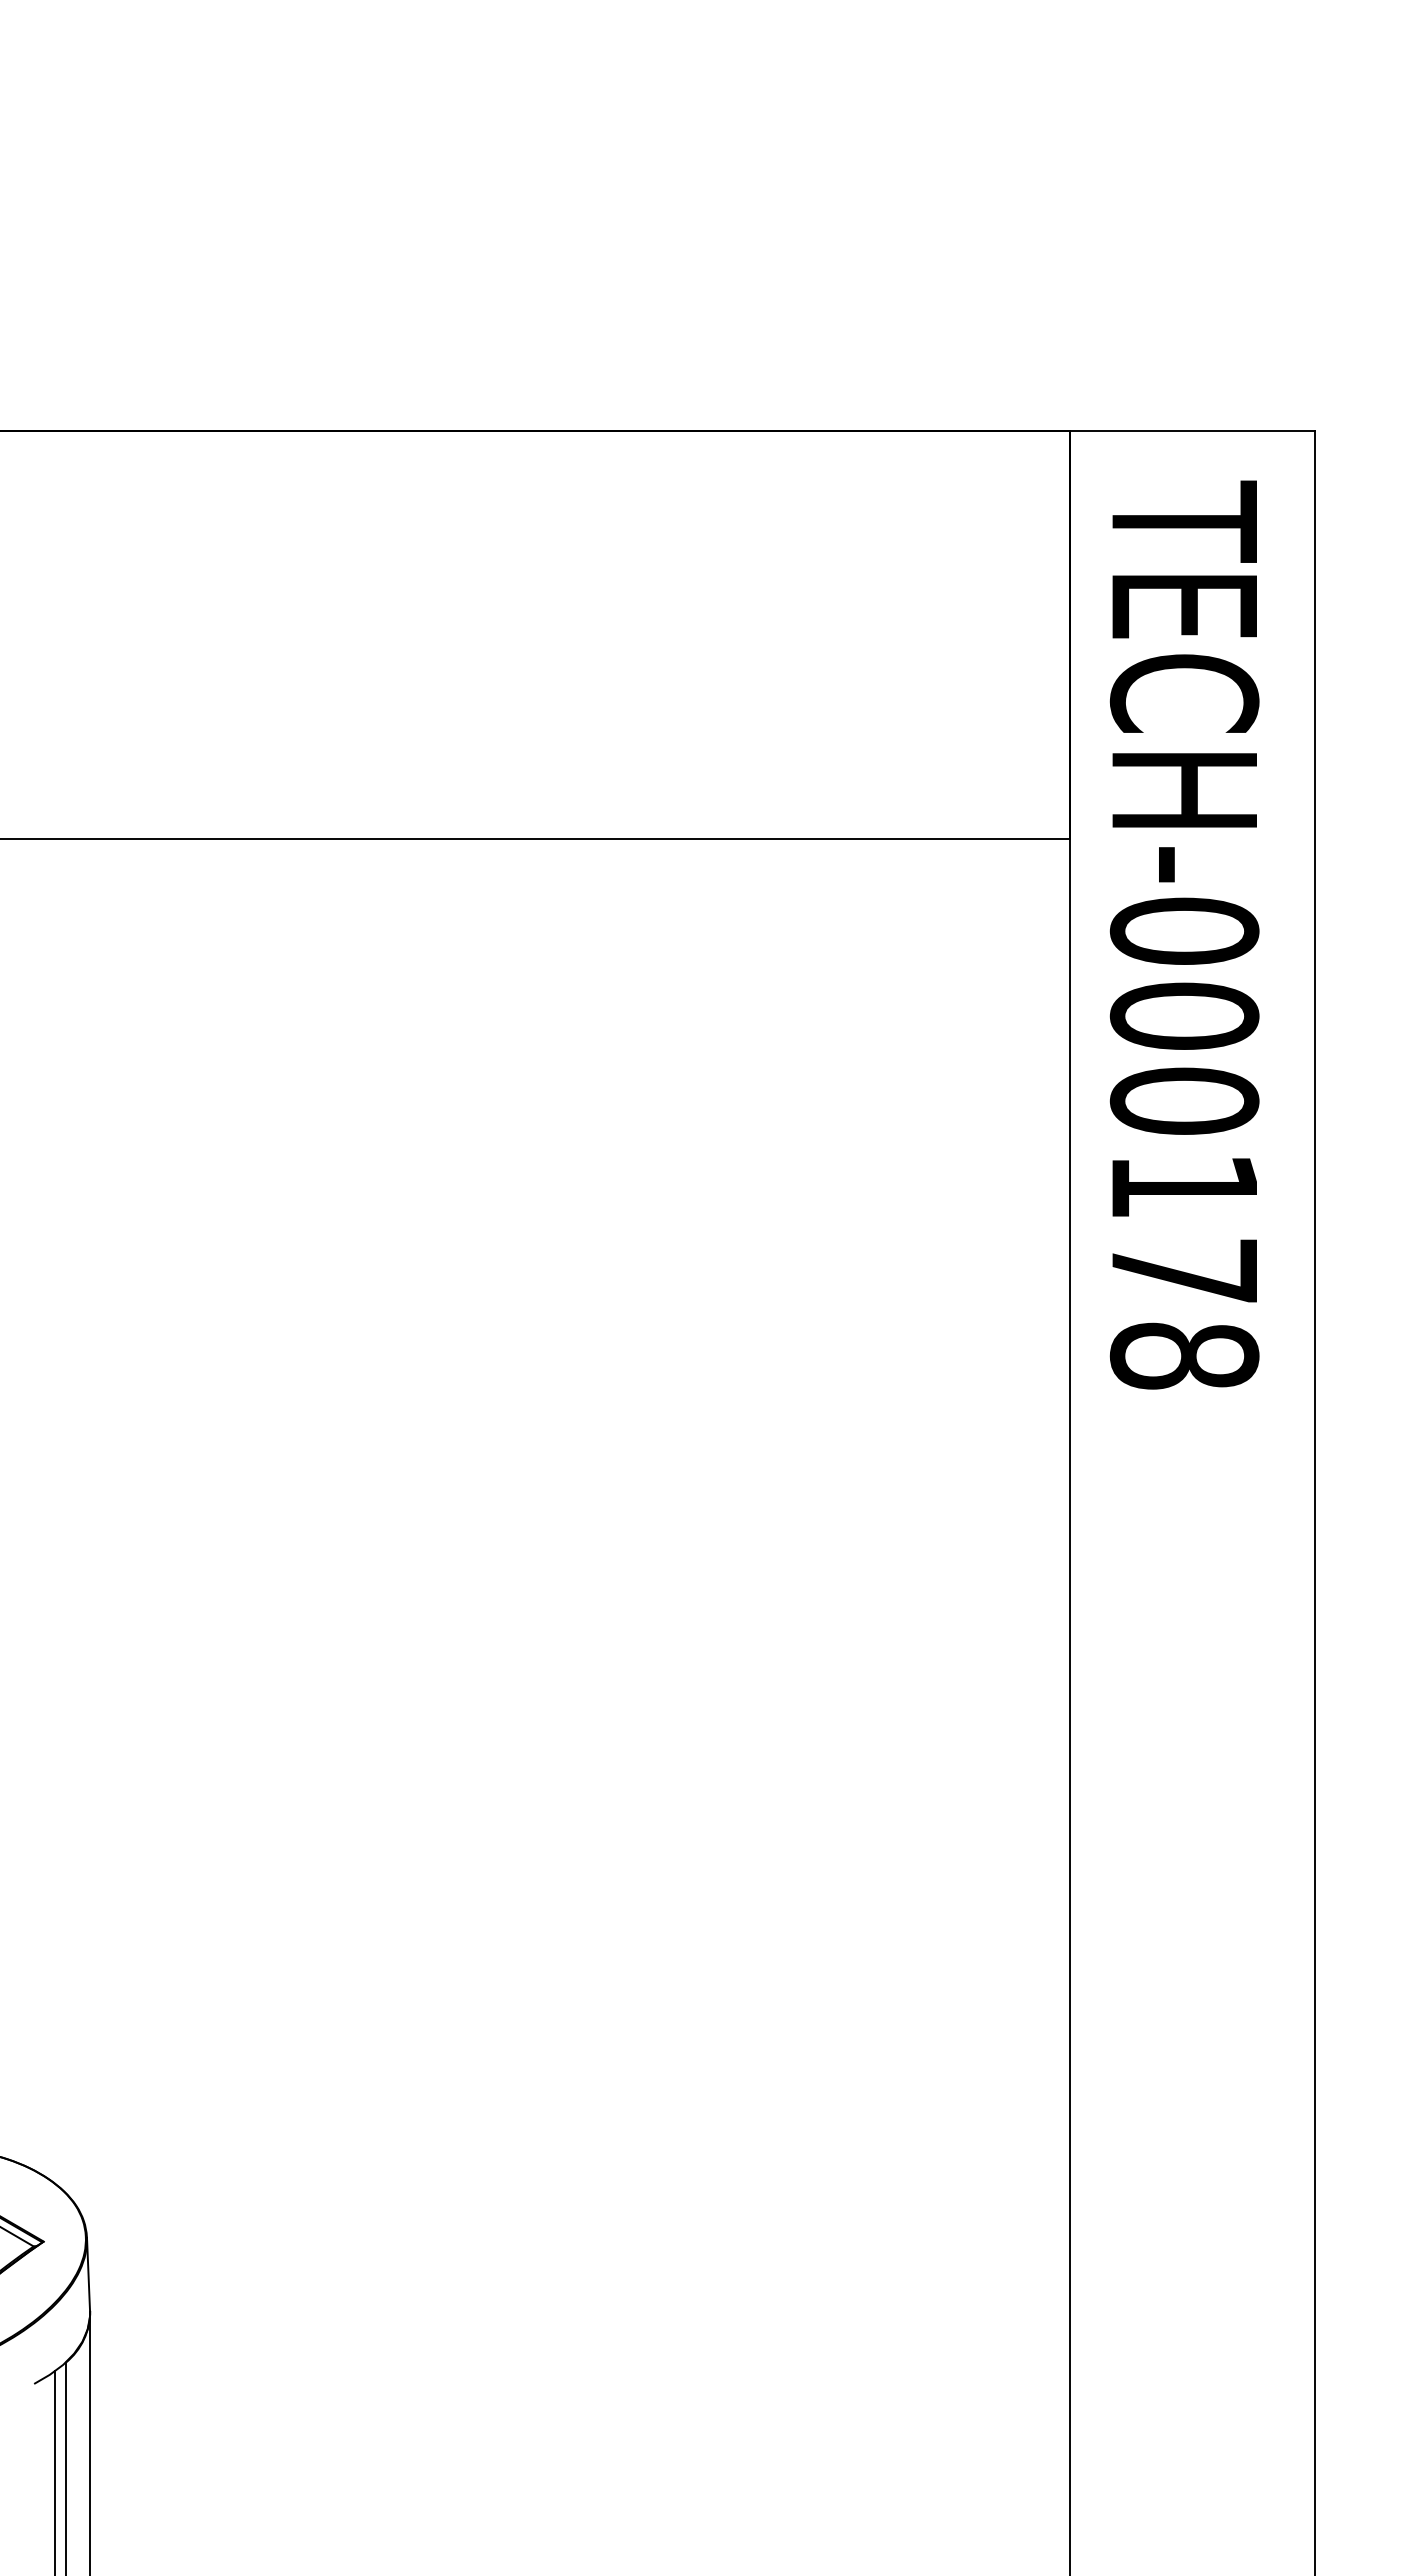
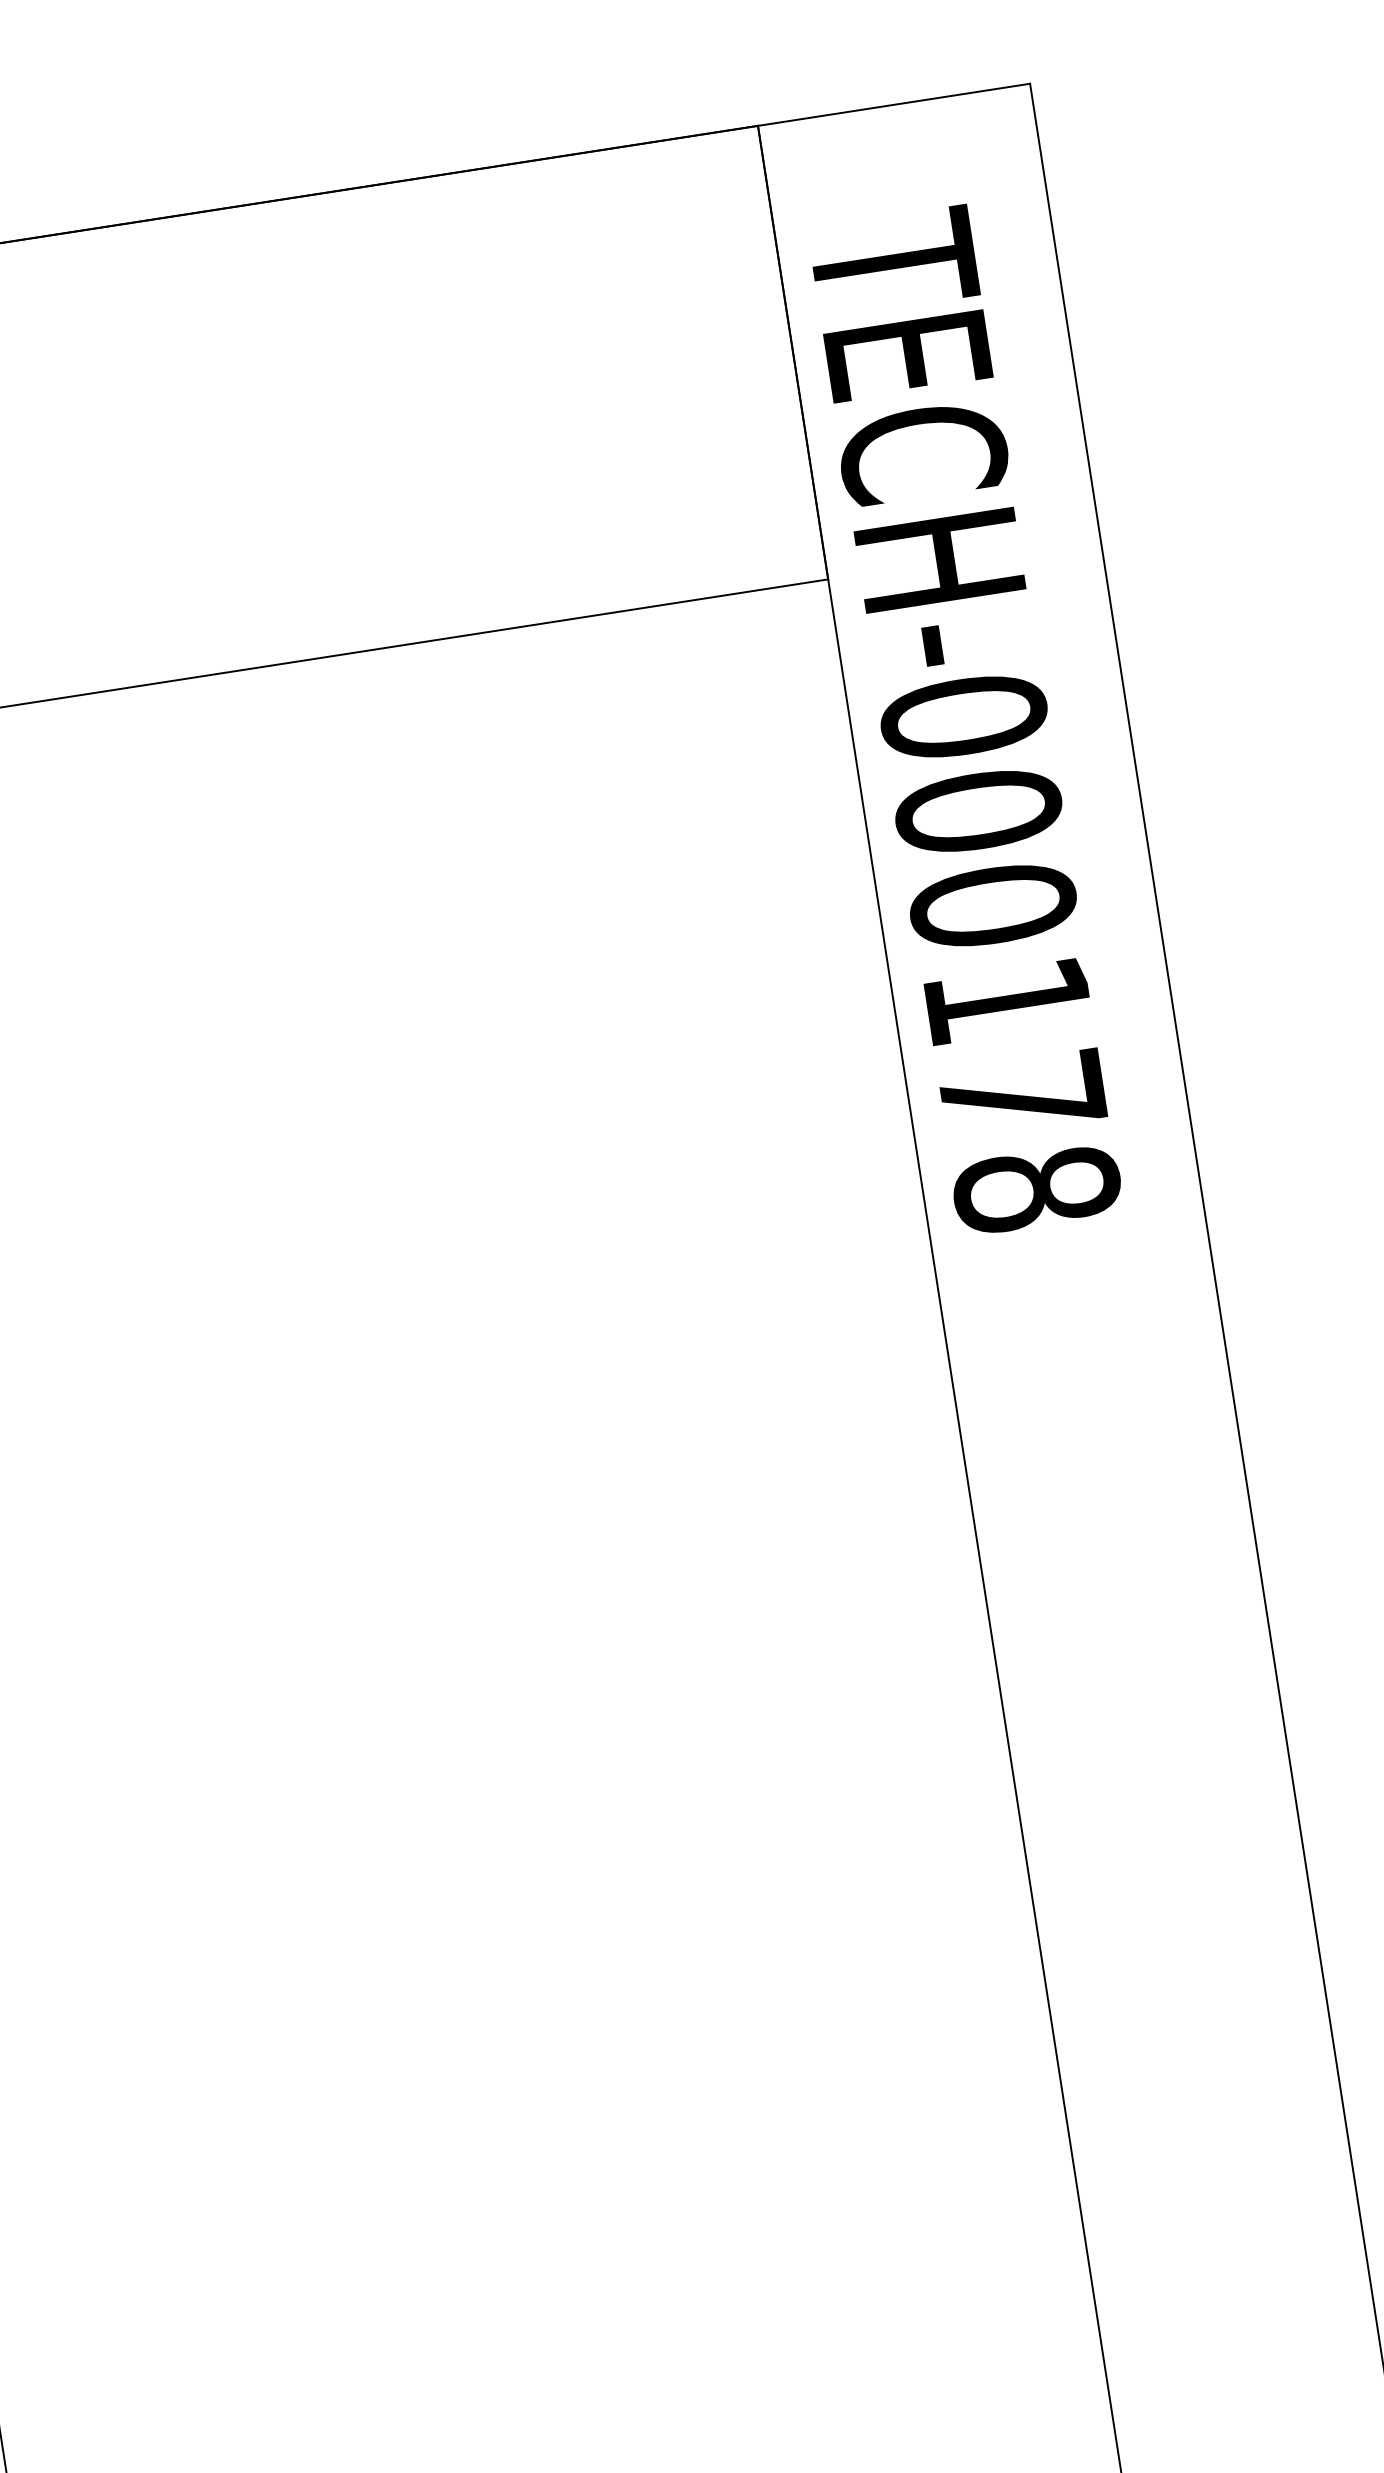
text: (1184, 934) -> (964, 720), moved

